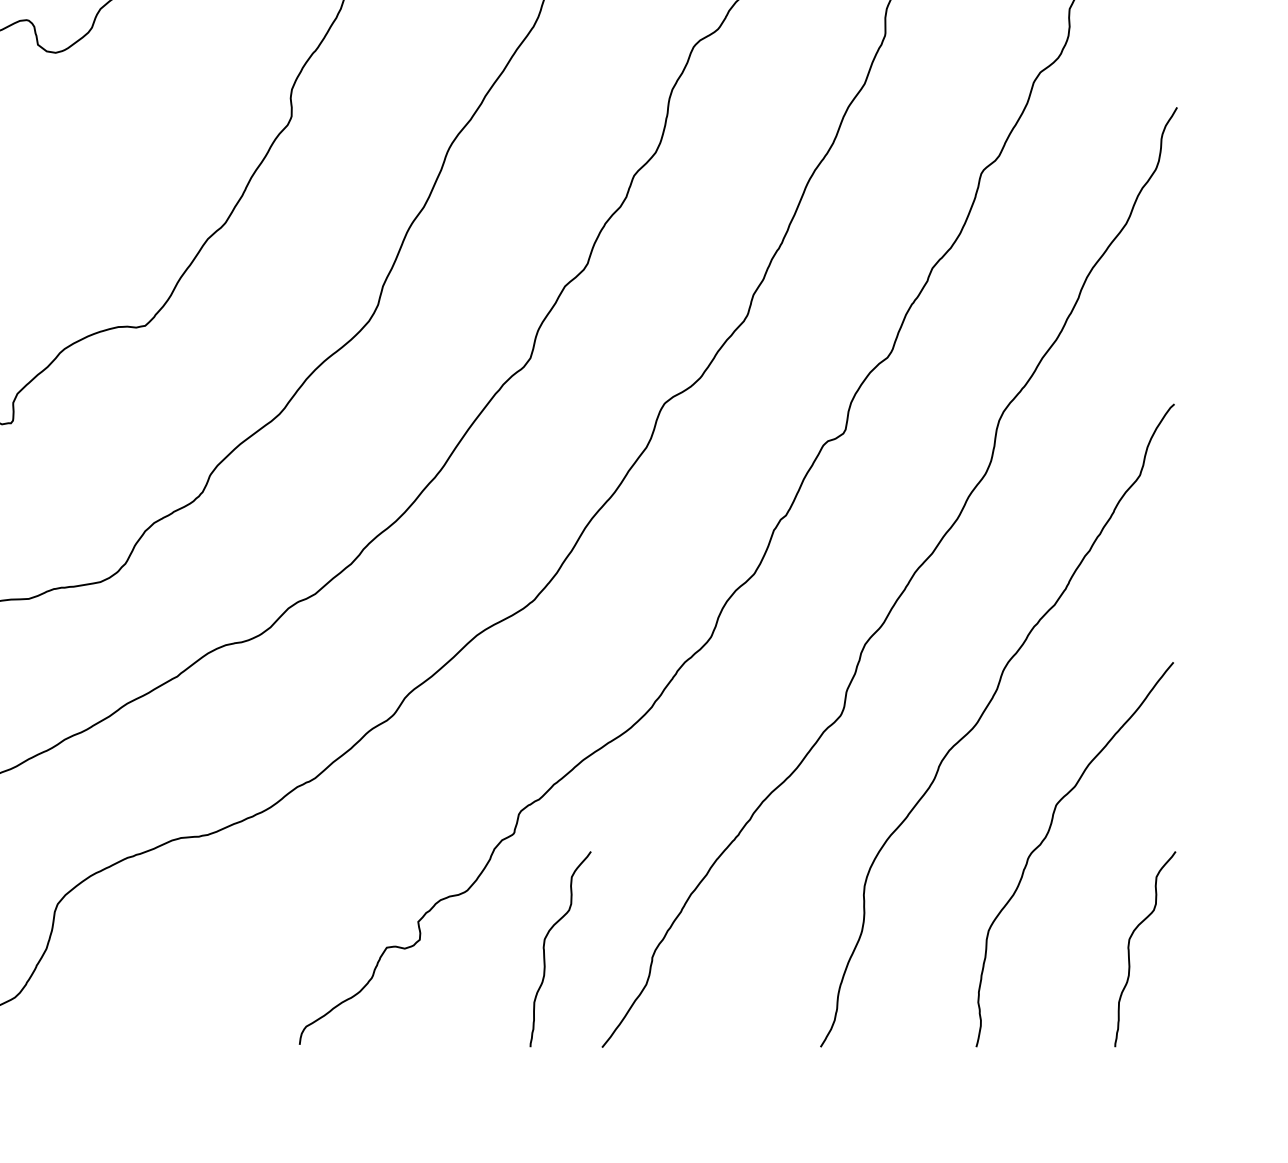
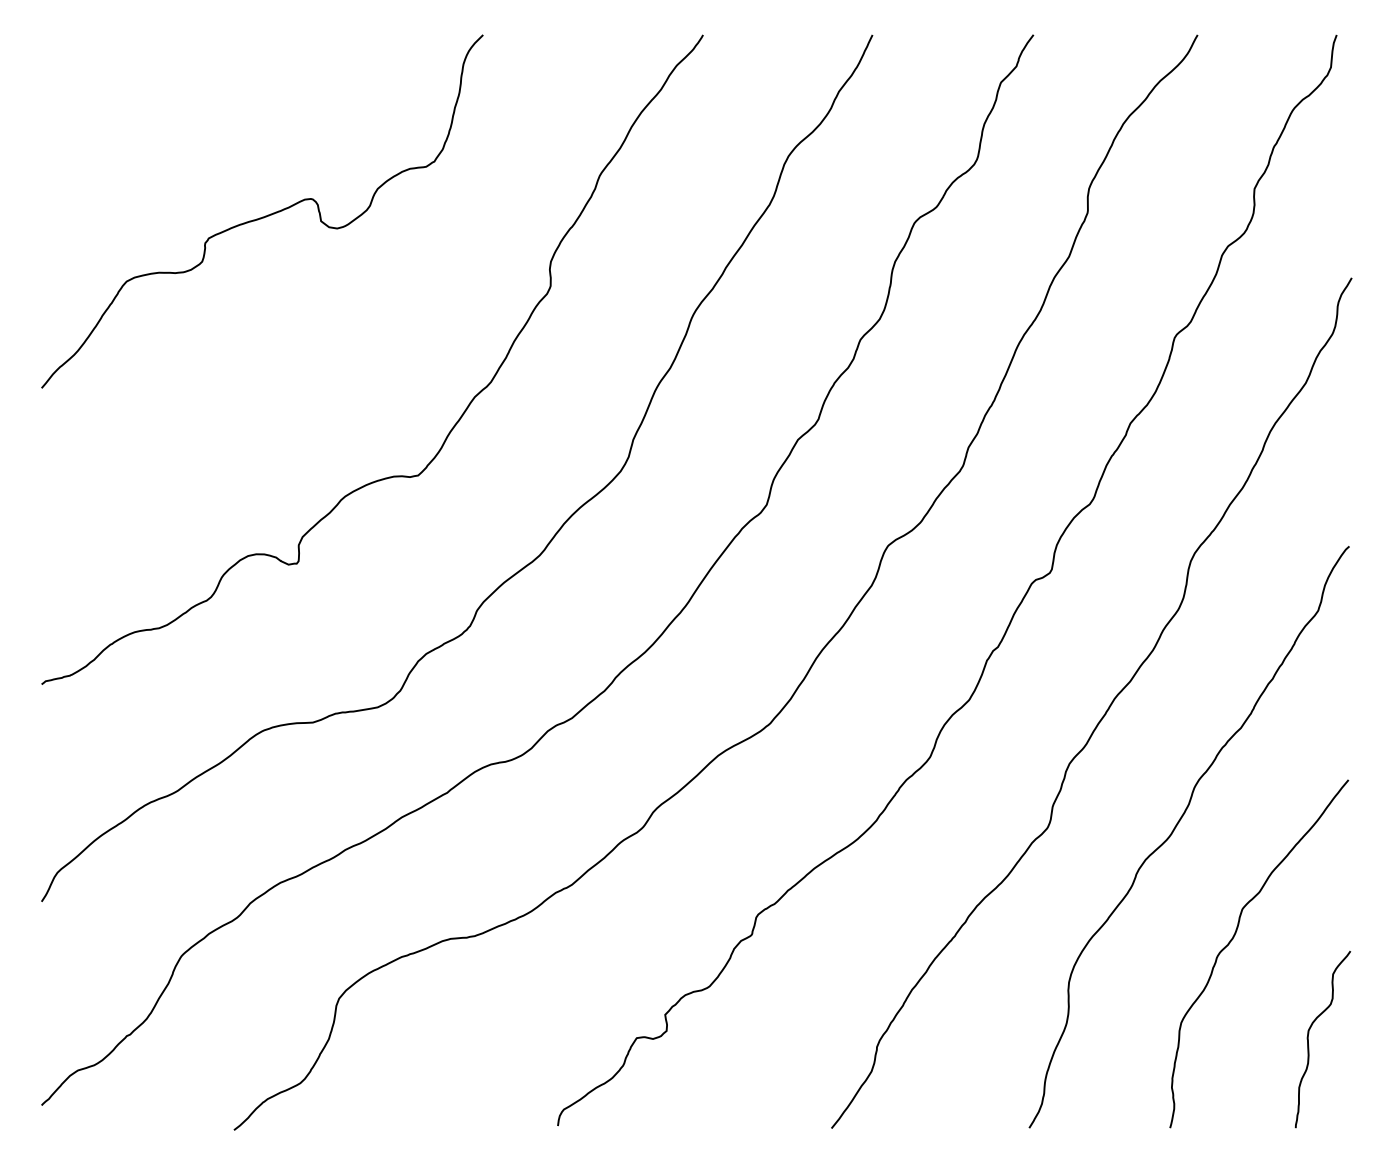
curve: (544, 949) -> (779, 1039), removed

